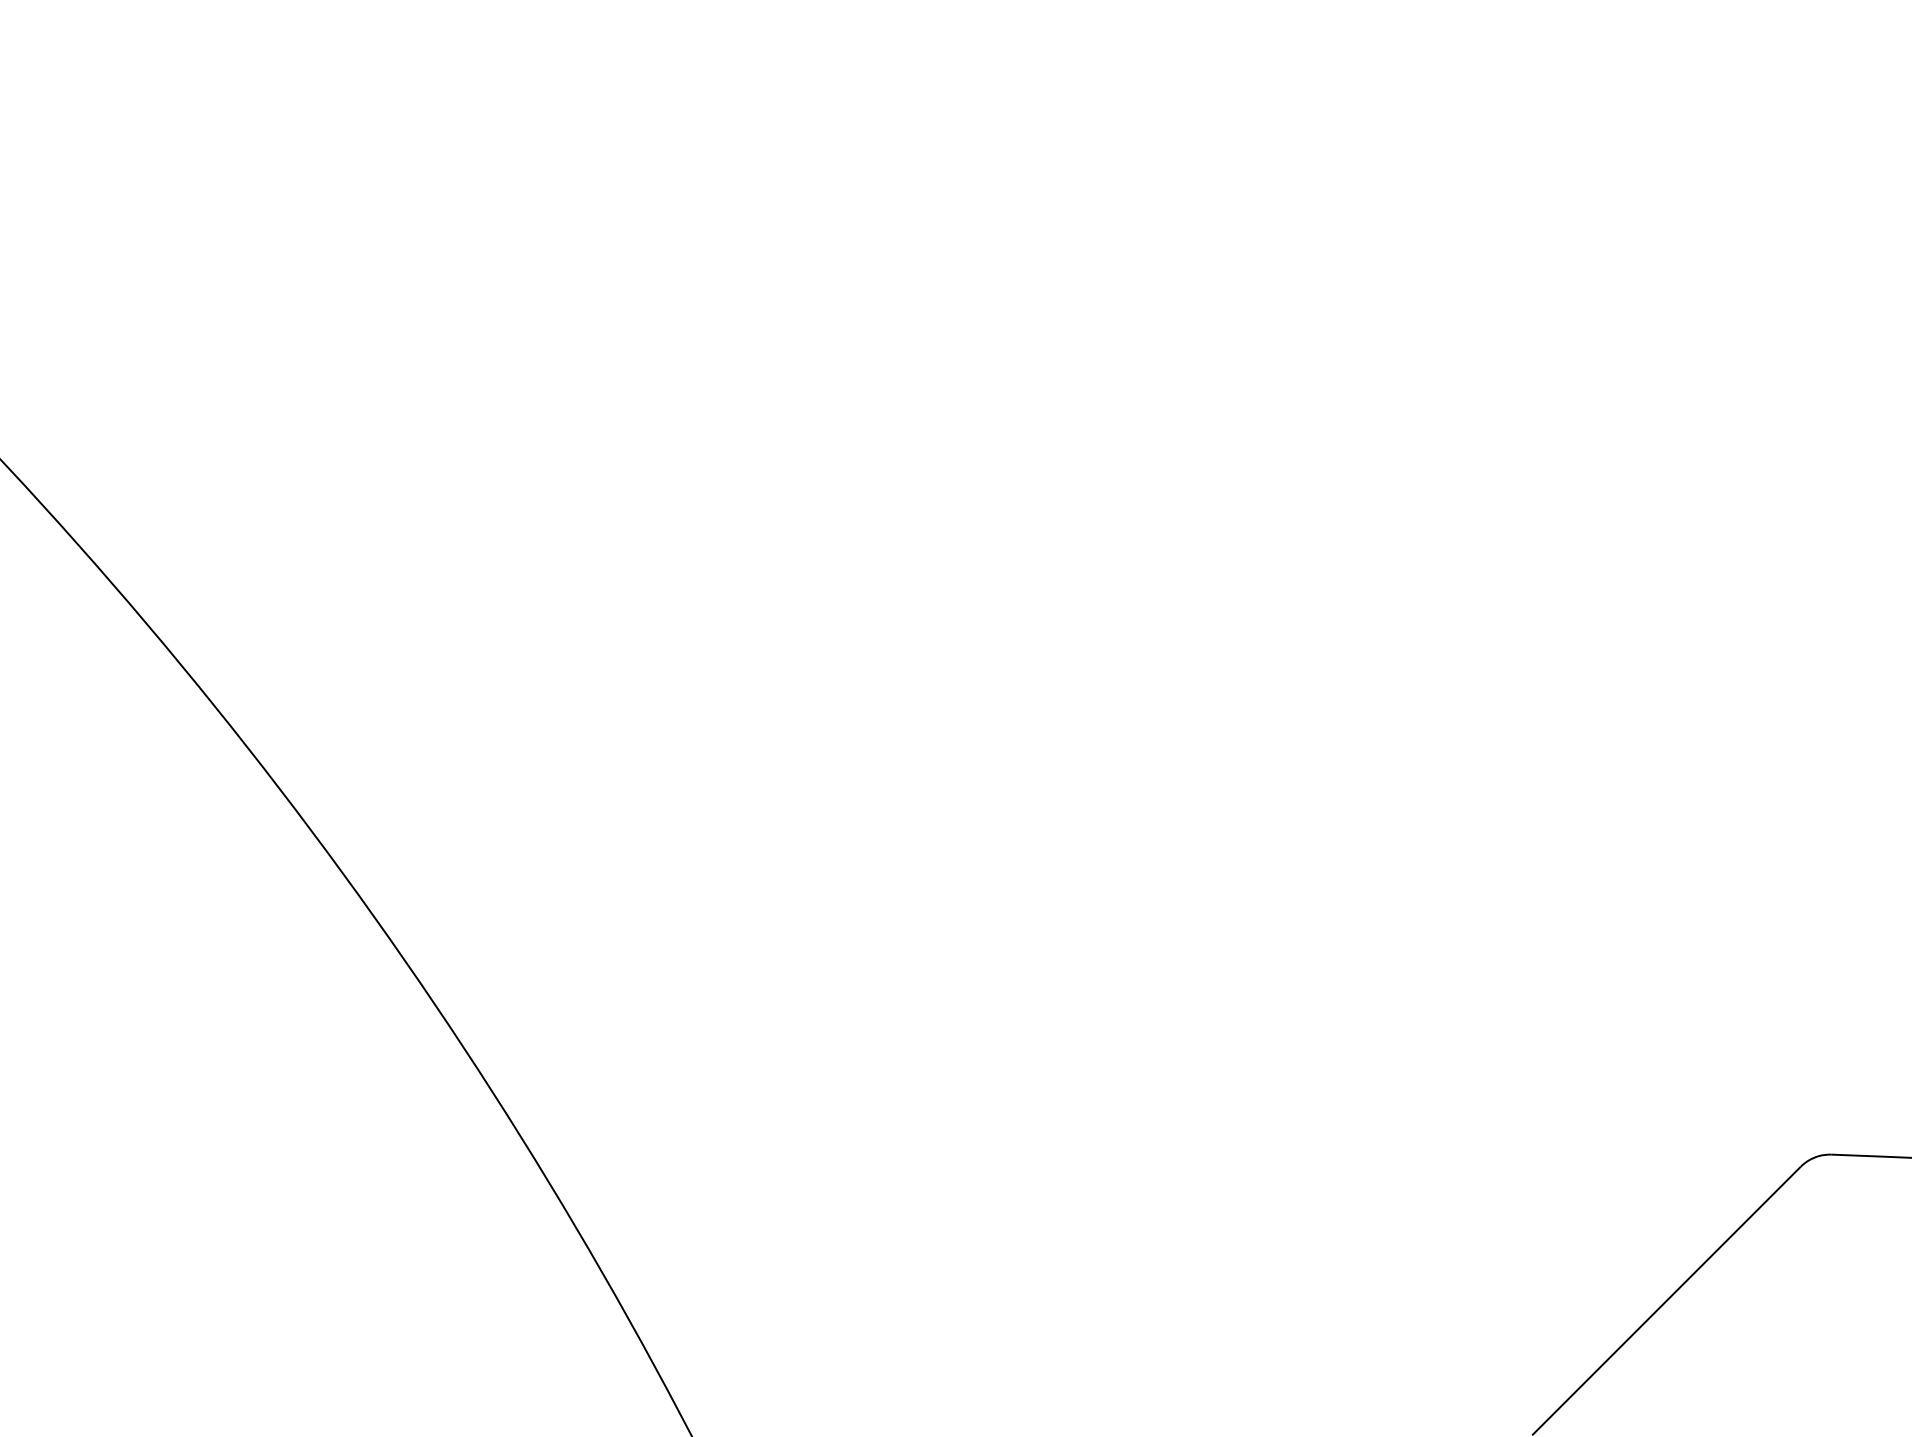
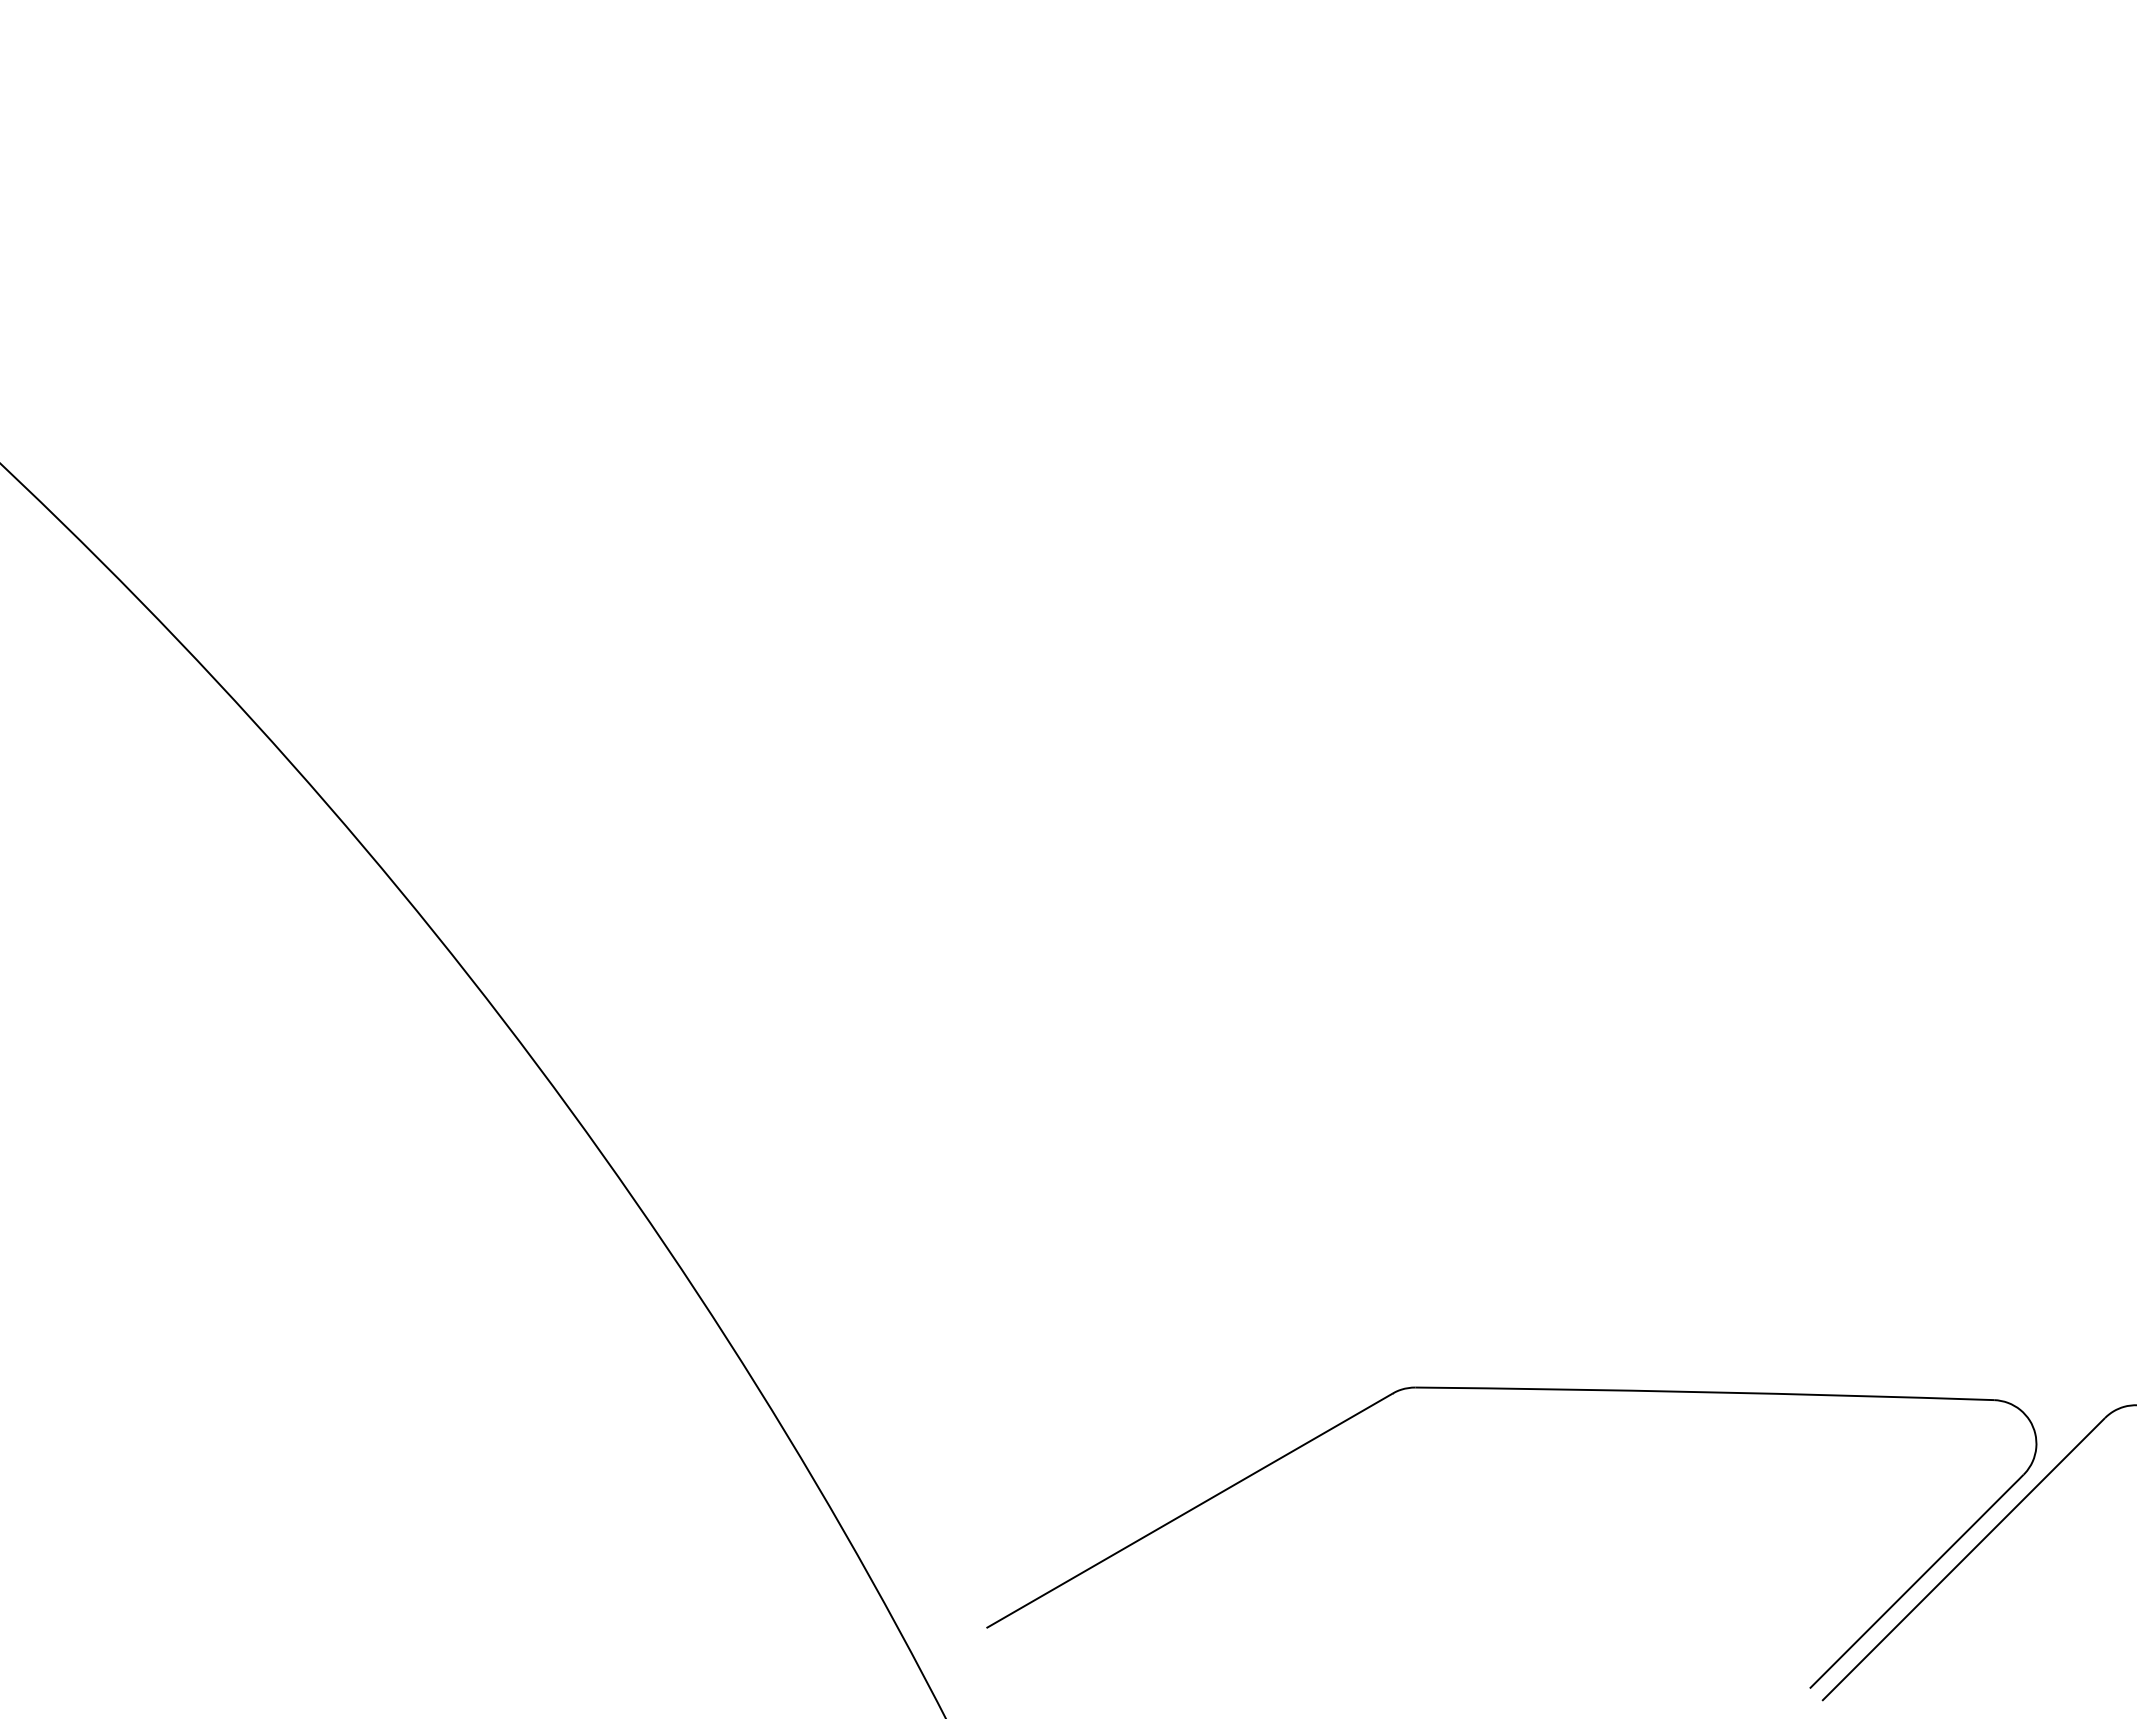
part: (1237, 1139) -> (1511, 1389), added

